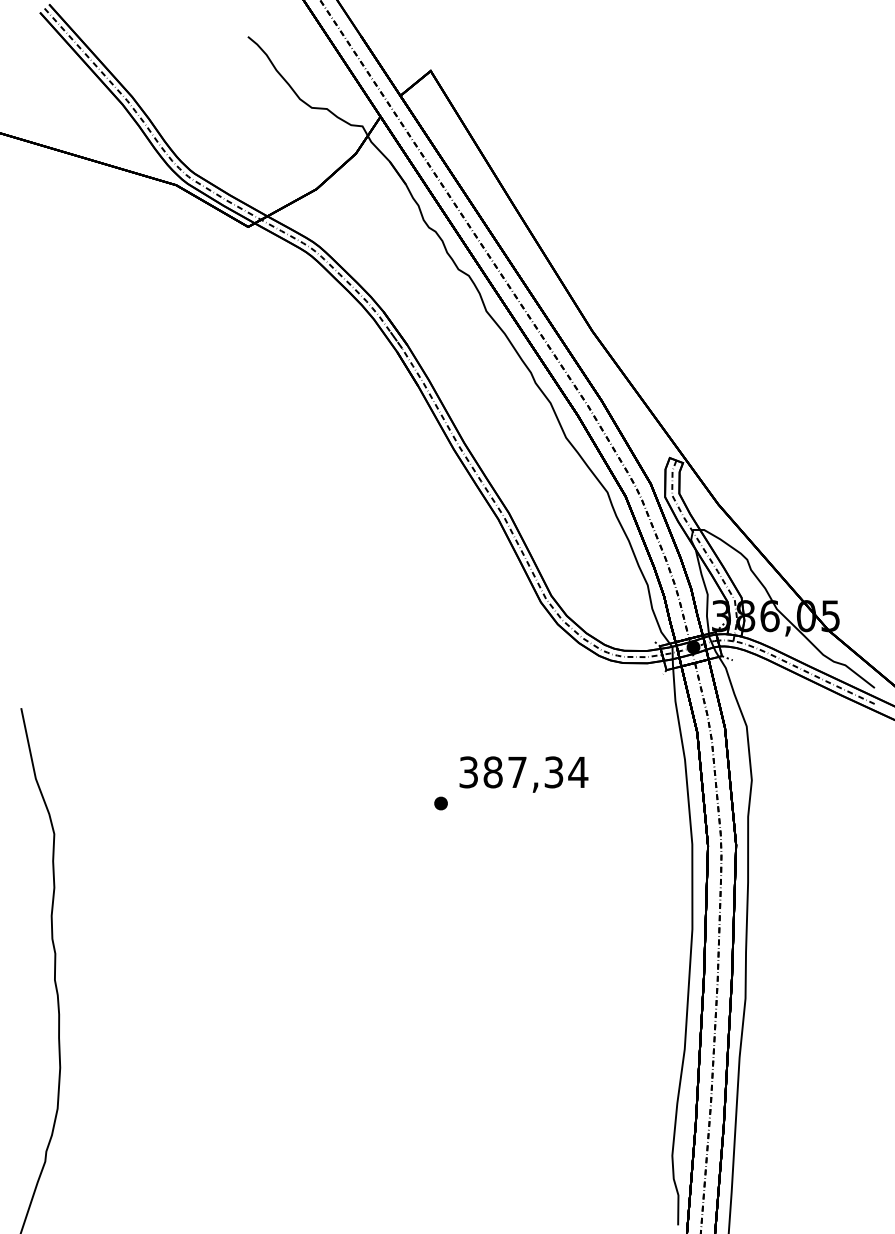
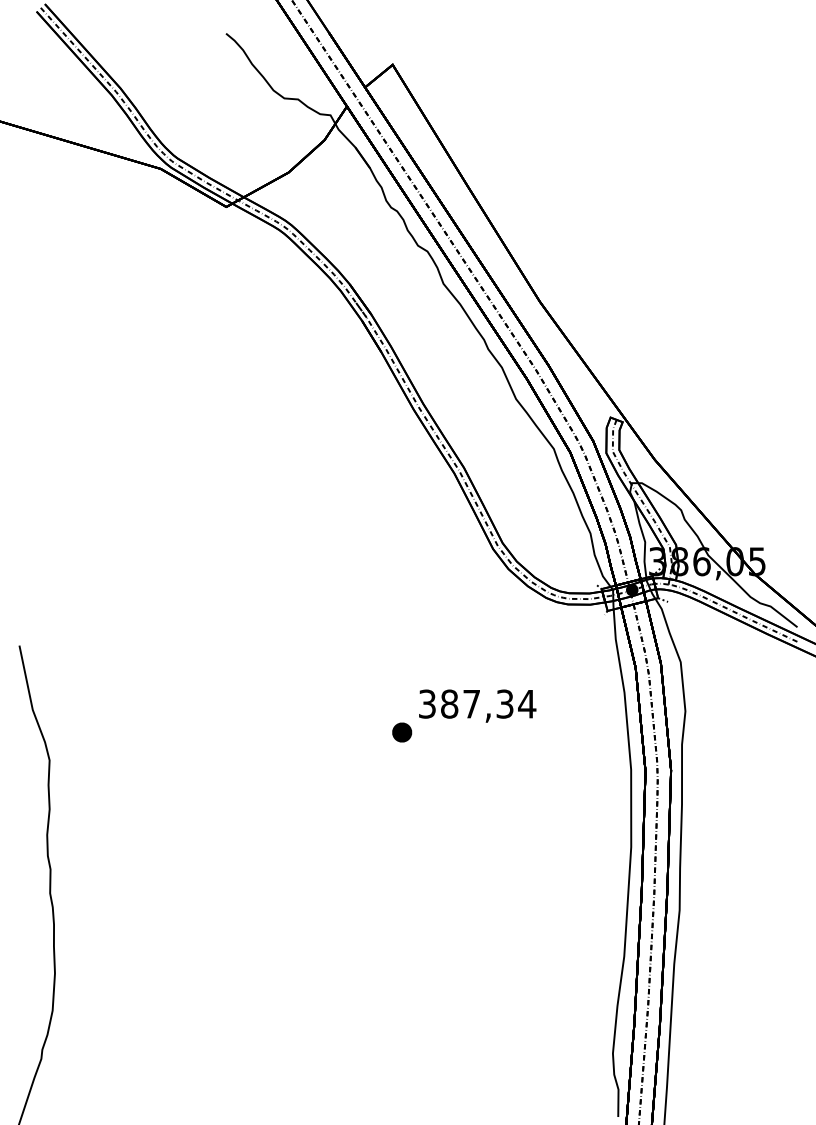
part: (440, 803) -> (401, 732), size x1.6

